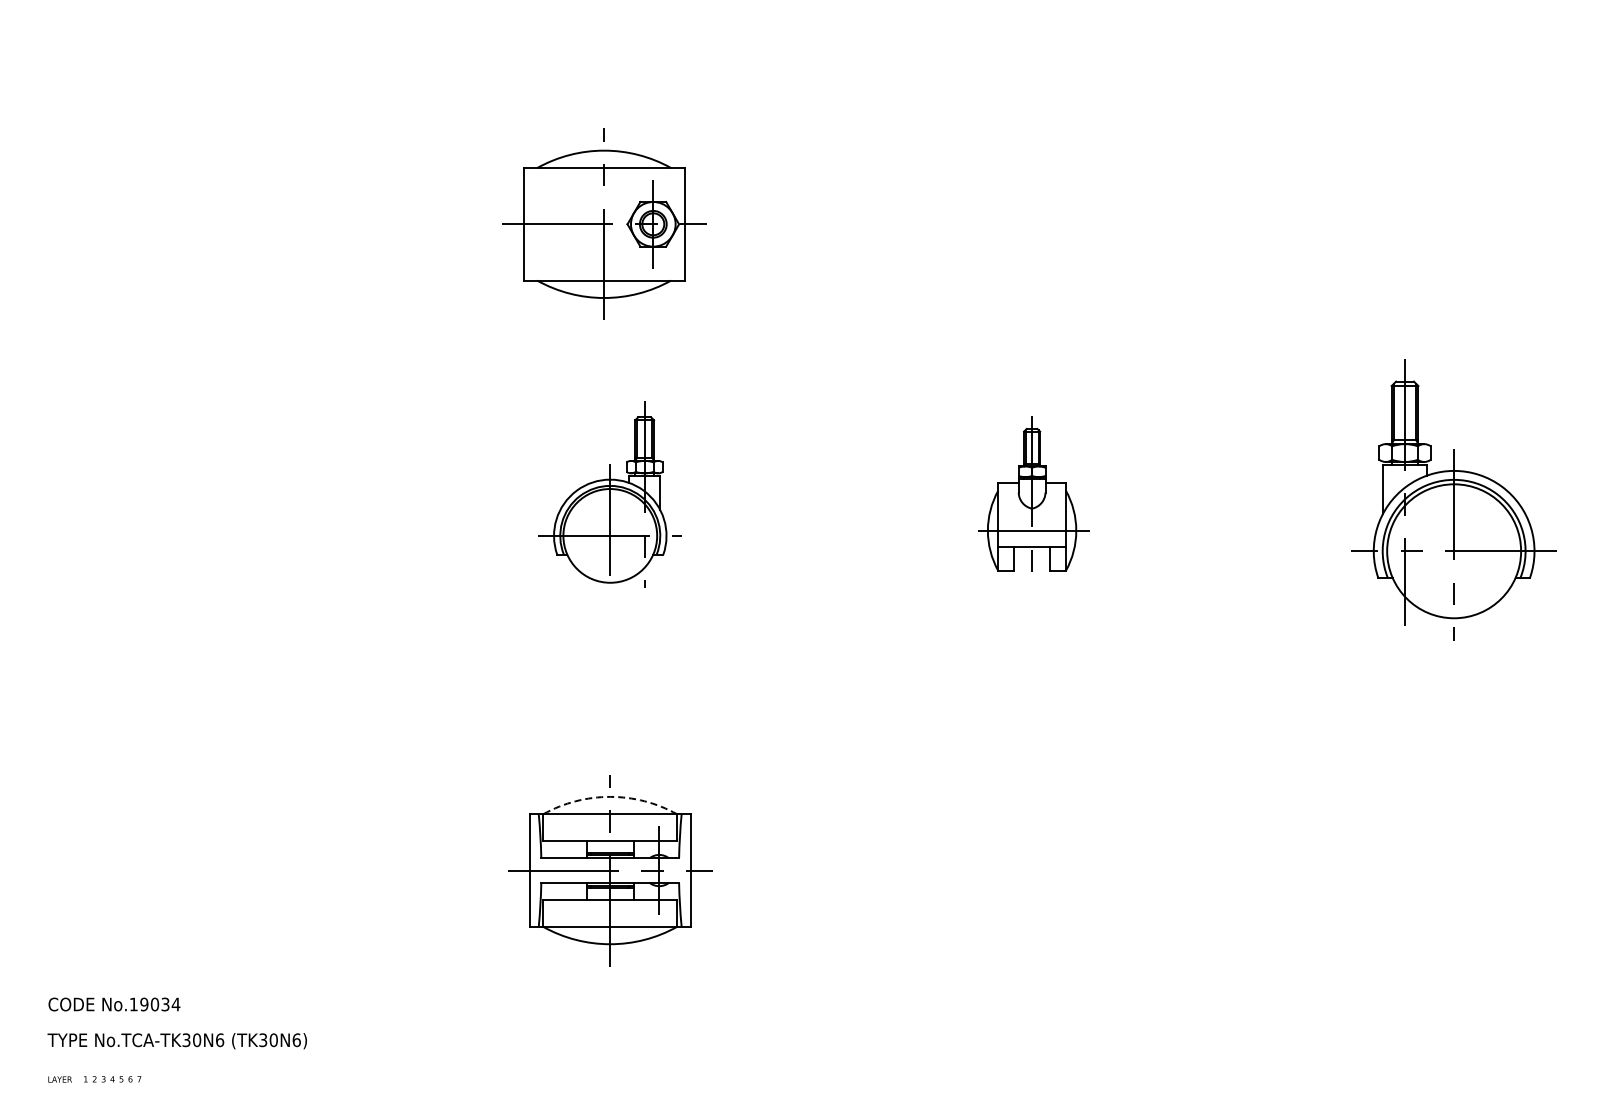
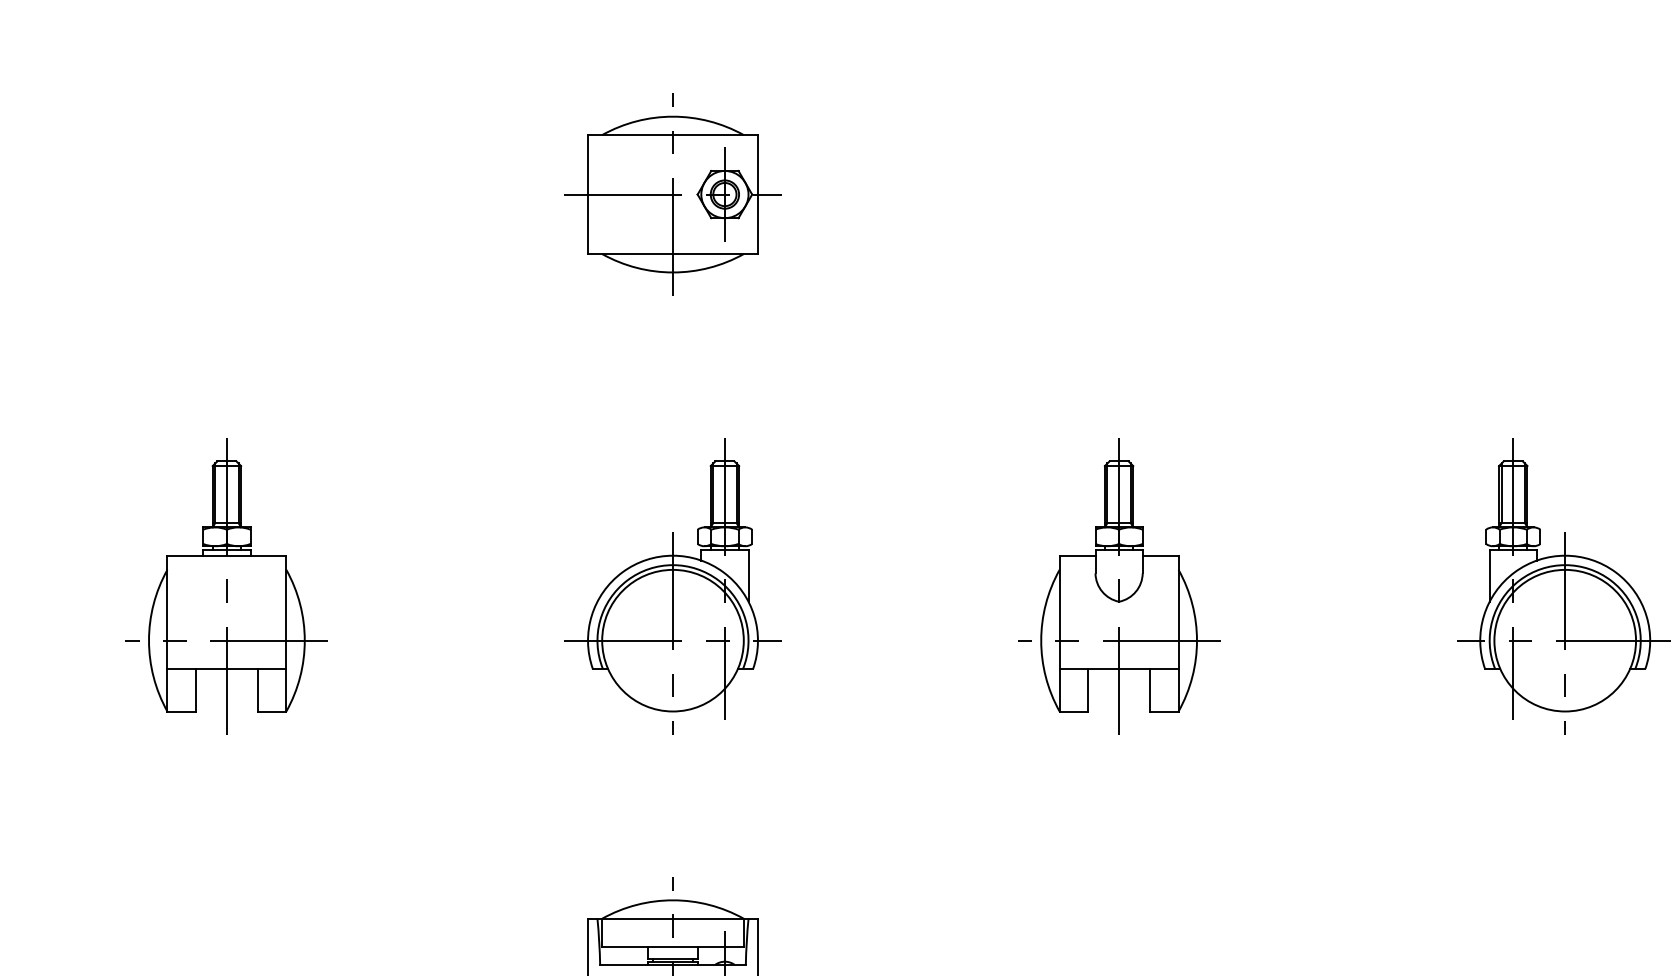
part: (604, 223) -> (673, 193), moved
part: (187, 499) -> (226, 585), added
part: (610, 499) -> (673, 585), size x1.43
part: (1031, 499) -> (1118, 585), size x1.67
arc: (610, 796) -> (673, 899), dashed -> solid

